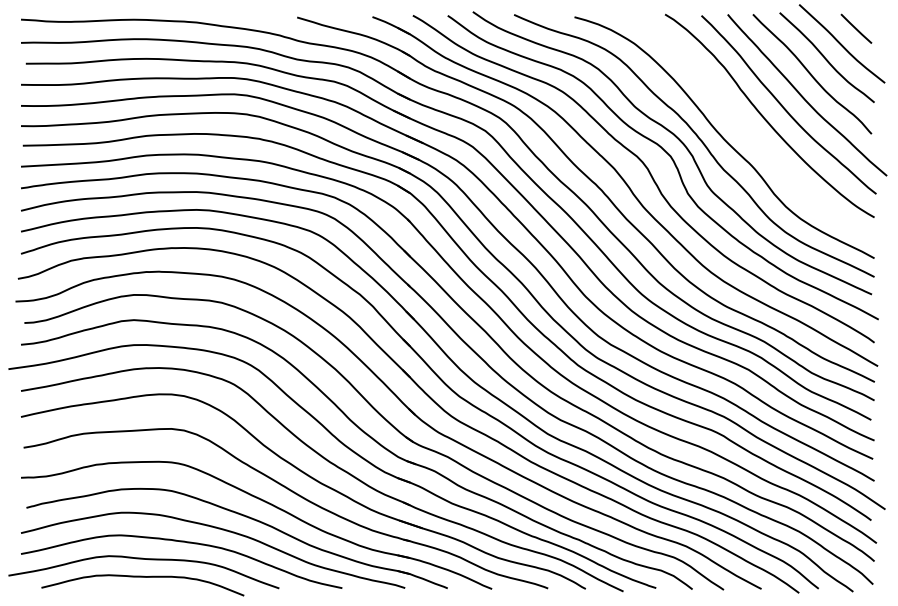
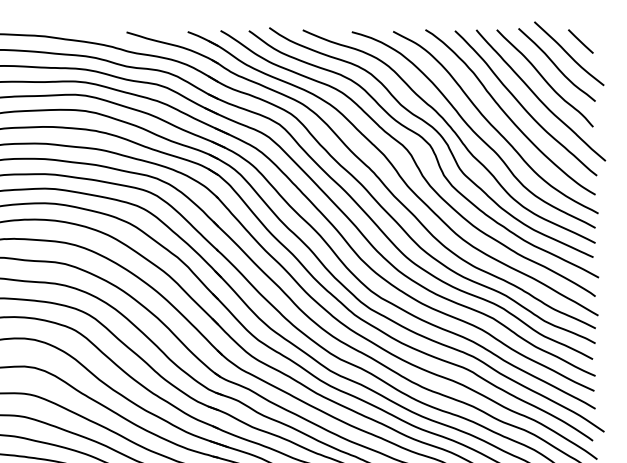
curve: (747, 131) -> (492, 124), added

